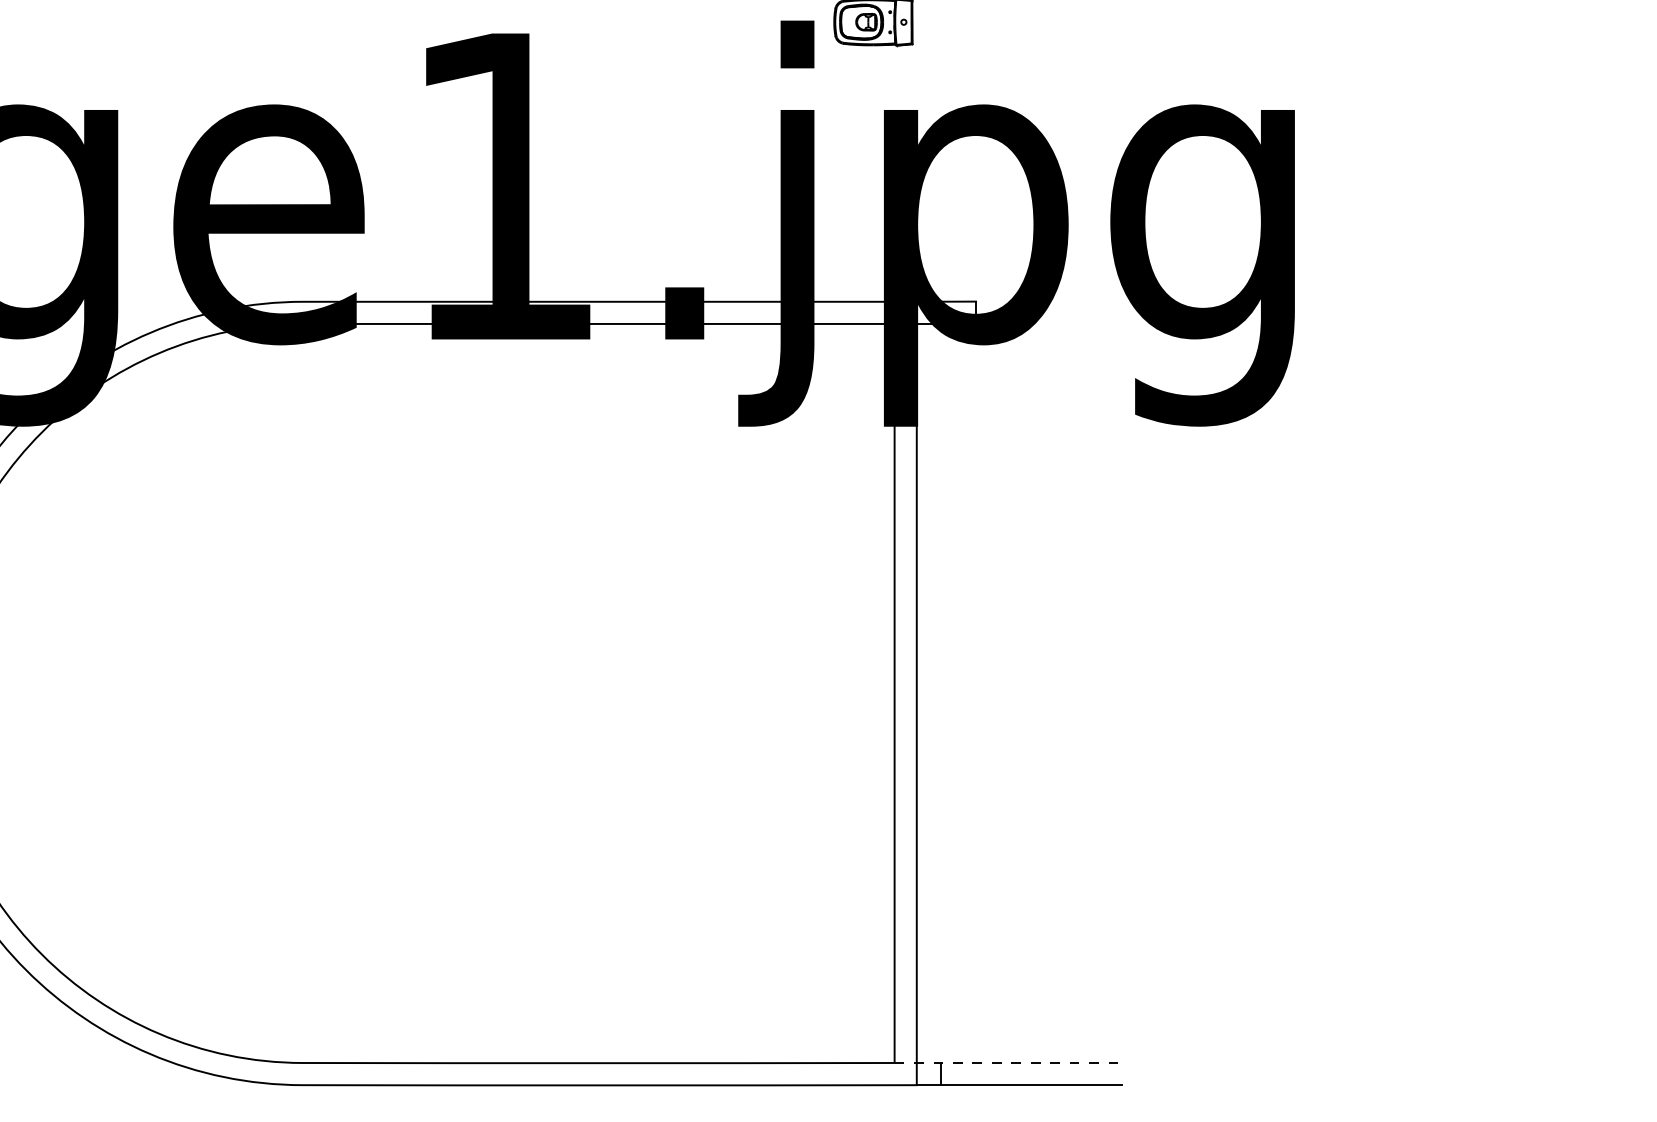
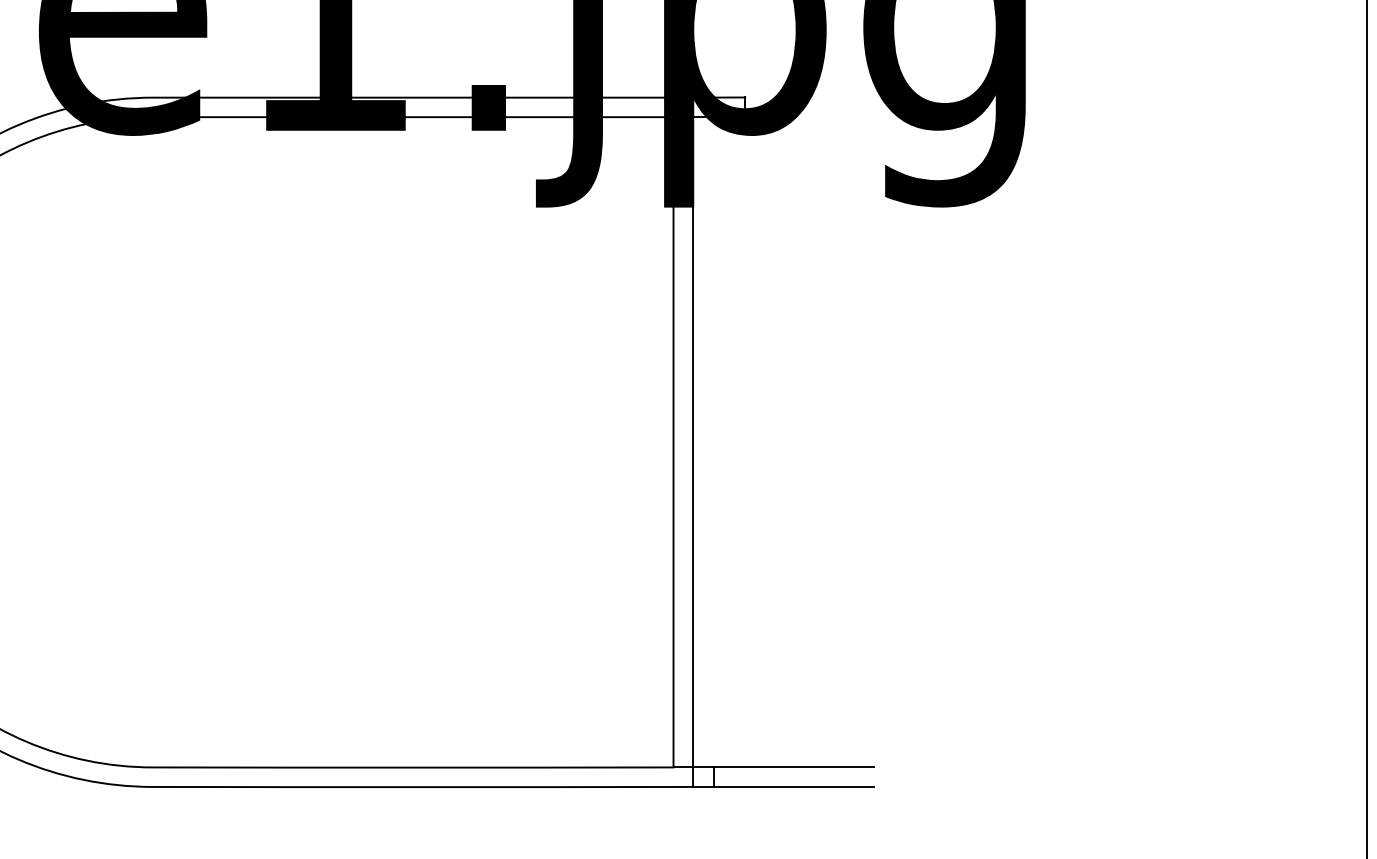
line: (1008, 1062) -> (773, 767), dashed -> solid

